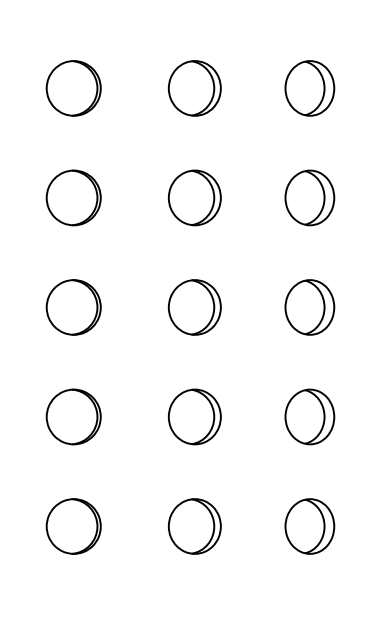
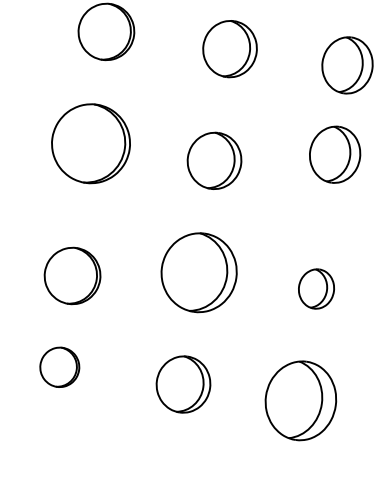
part: (73, 307) -> (90, 143), size x1.4
part: (309, 307) -> (334, 154), moved
part: (73, 416) -> (72, 275), moved
part: (194, 416) -> (198, 272), size x1.4
part: (309, 416) -> (316, 288), size x0.7
part: (73, 526) -> (59, 367), size x0.7
part: (309, 526) -> (300, 400), size x1.4

